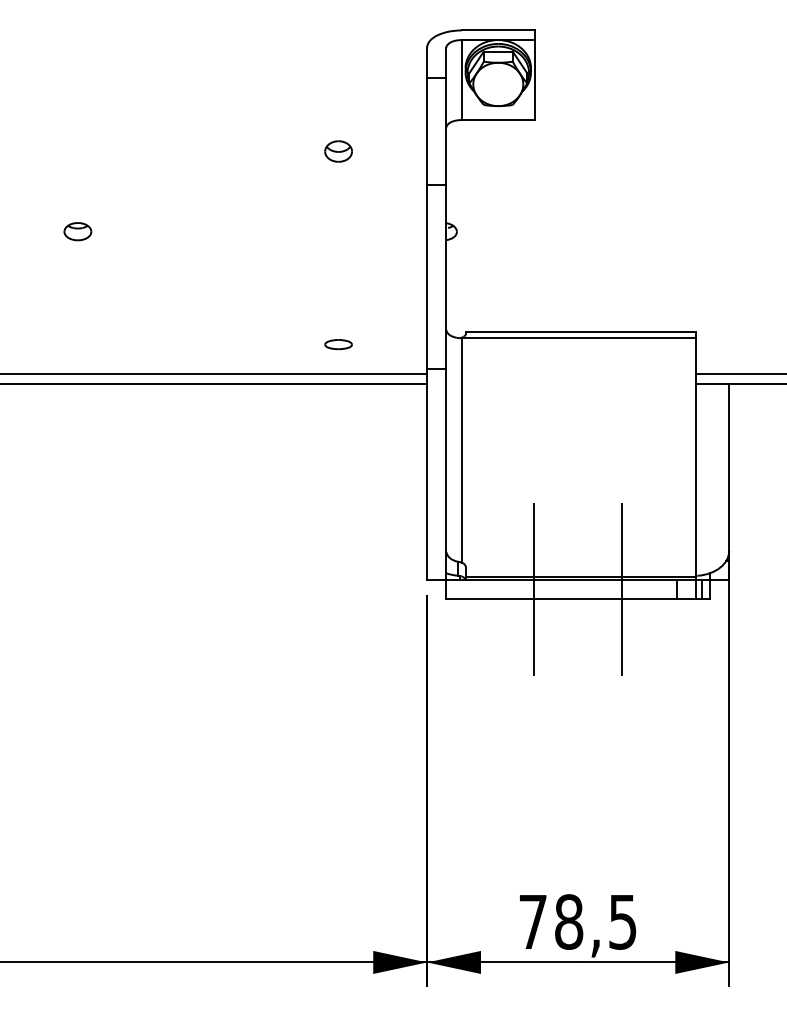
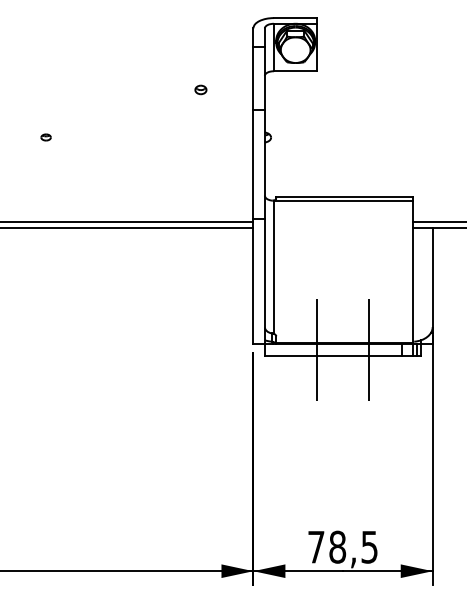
part: (337, 150) -> (200, 89), size x0.7
part: (76, 231) -> (45, 137), size x0.6
part: (337, 344) -> (200, 204), removed

